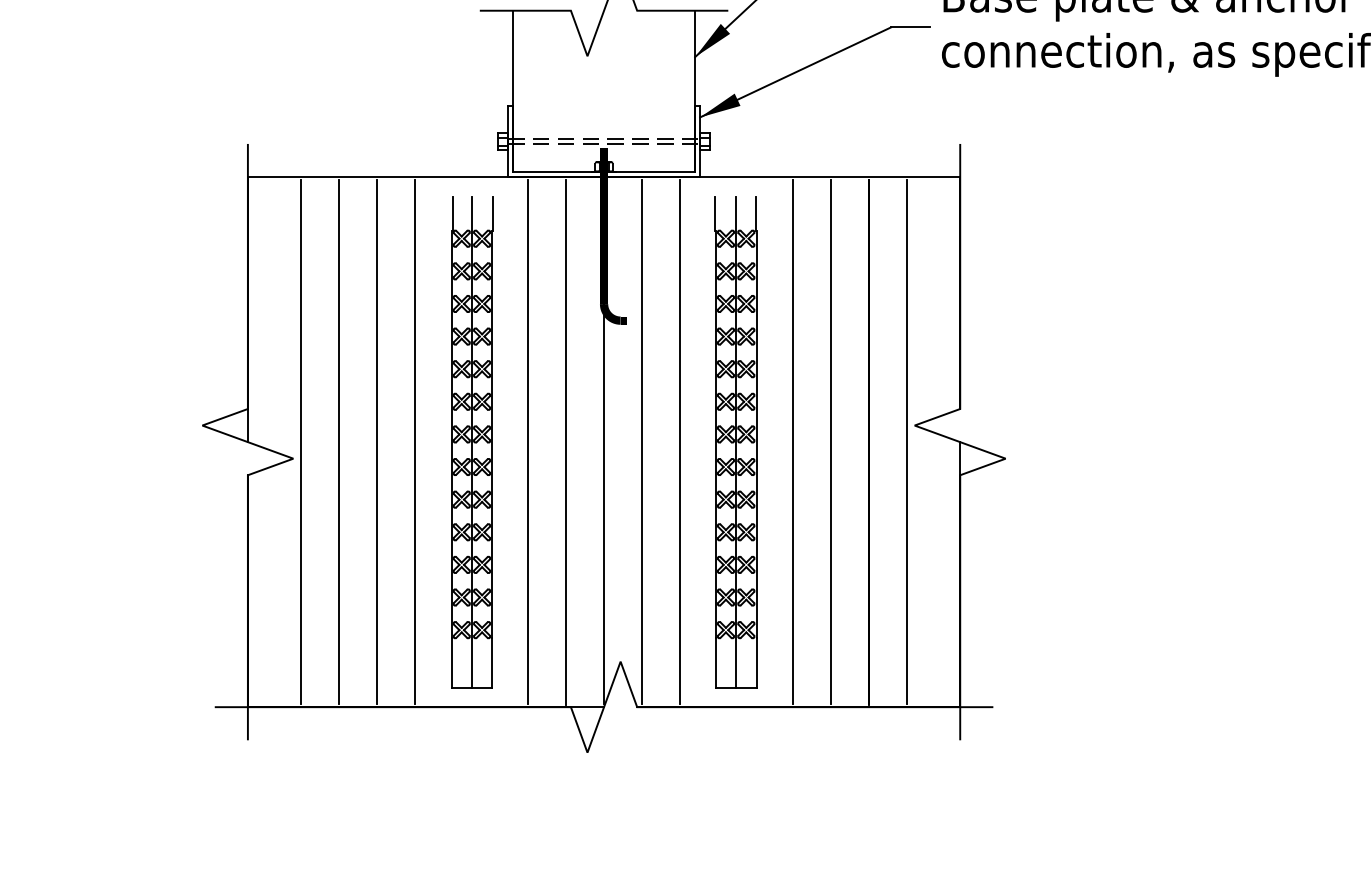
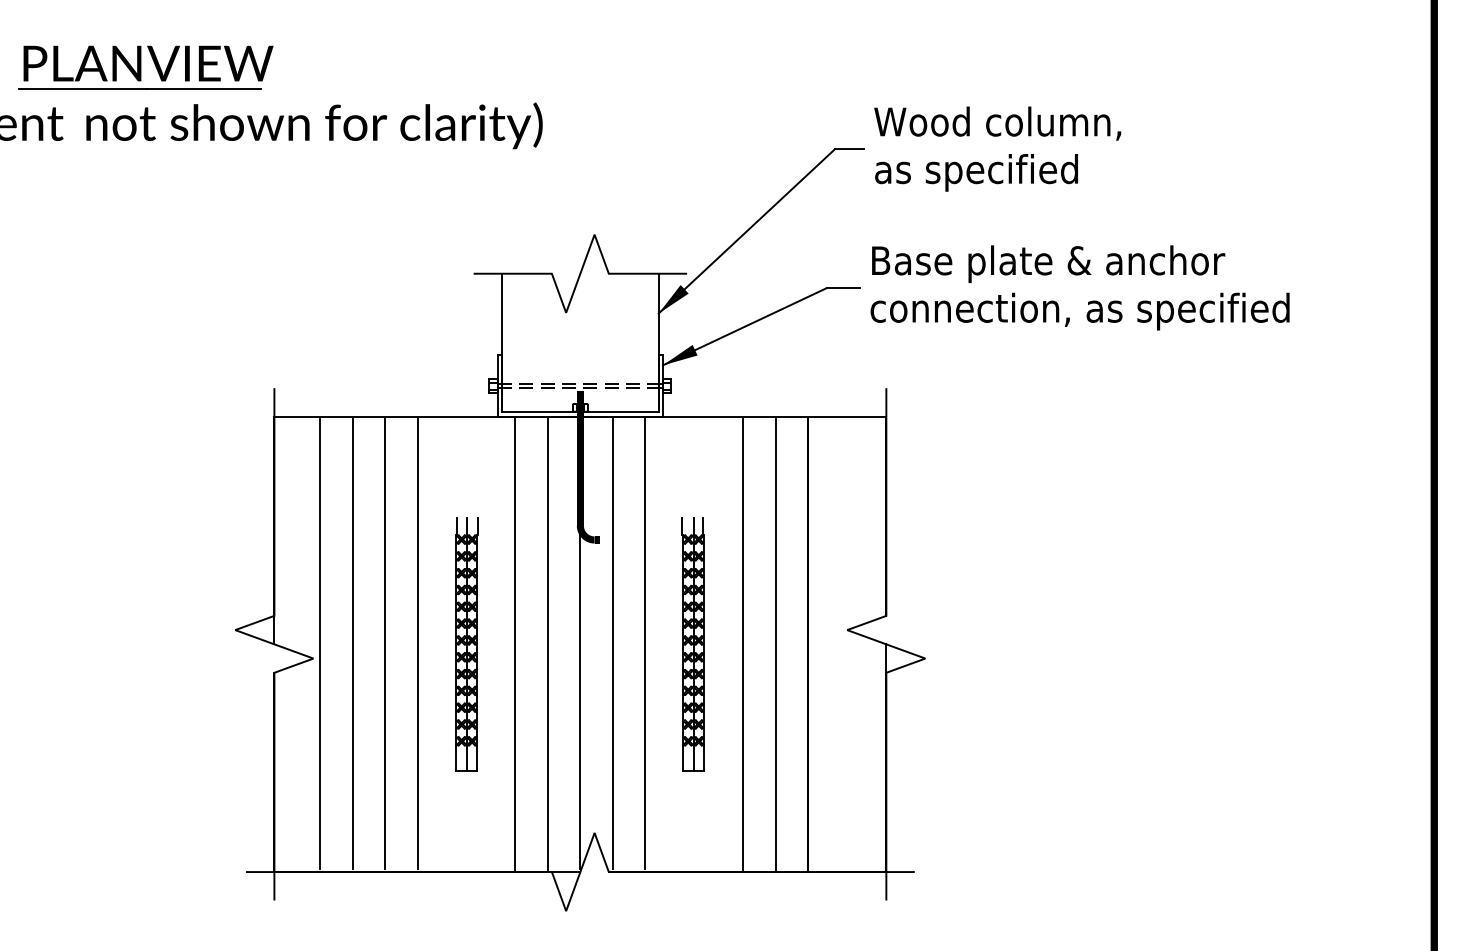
part: (471, 442) -> (466, 644), size x0.6
part: (734, 442) -> (692, 644), size x0.6
line: (906, 442) -> (840, 644), removed

